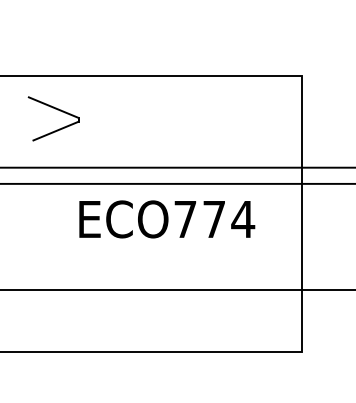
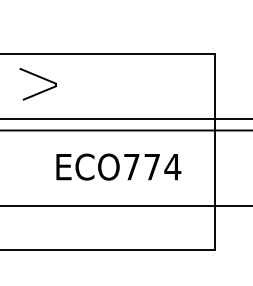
text: (167, 219) -> (119, 167), moved

